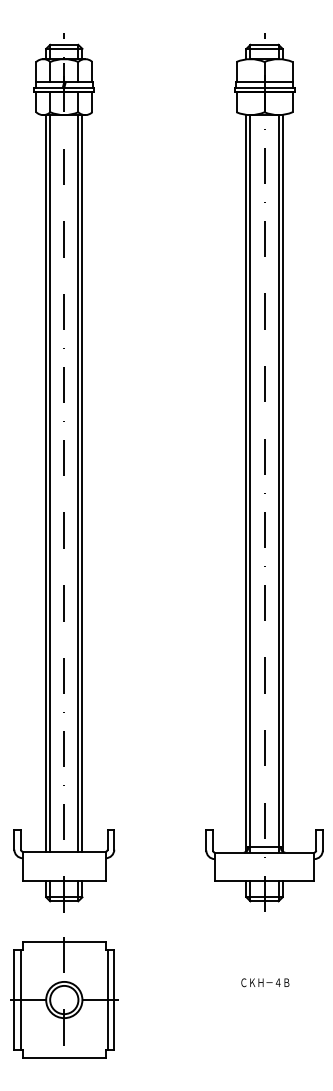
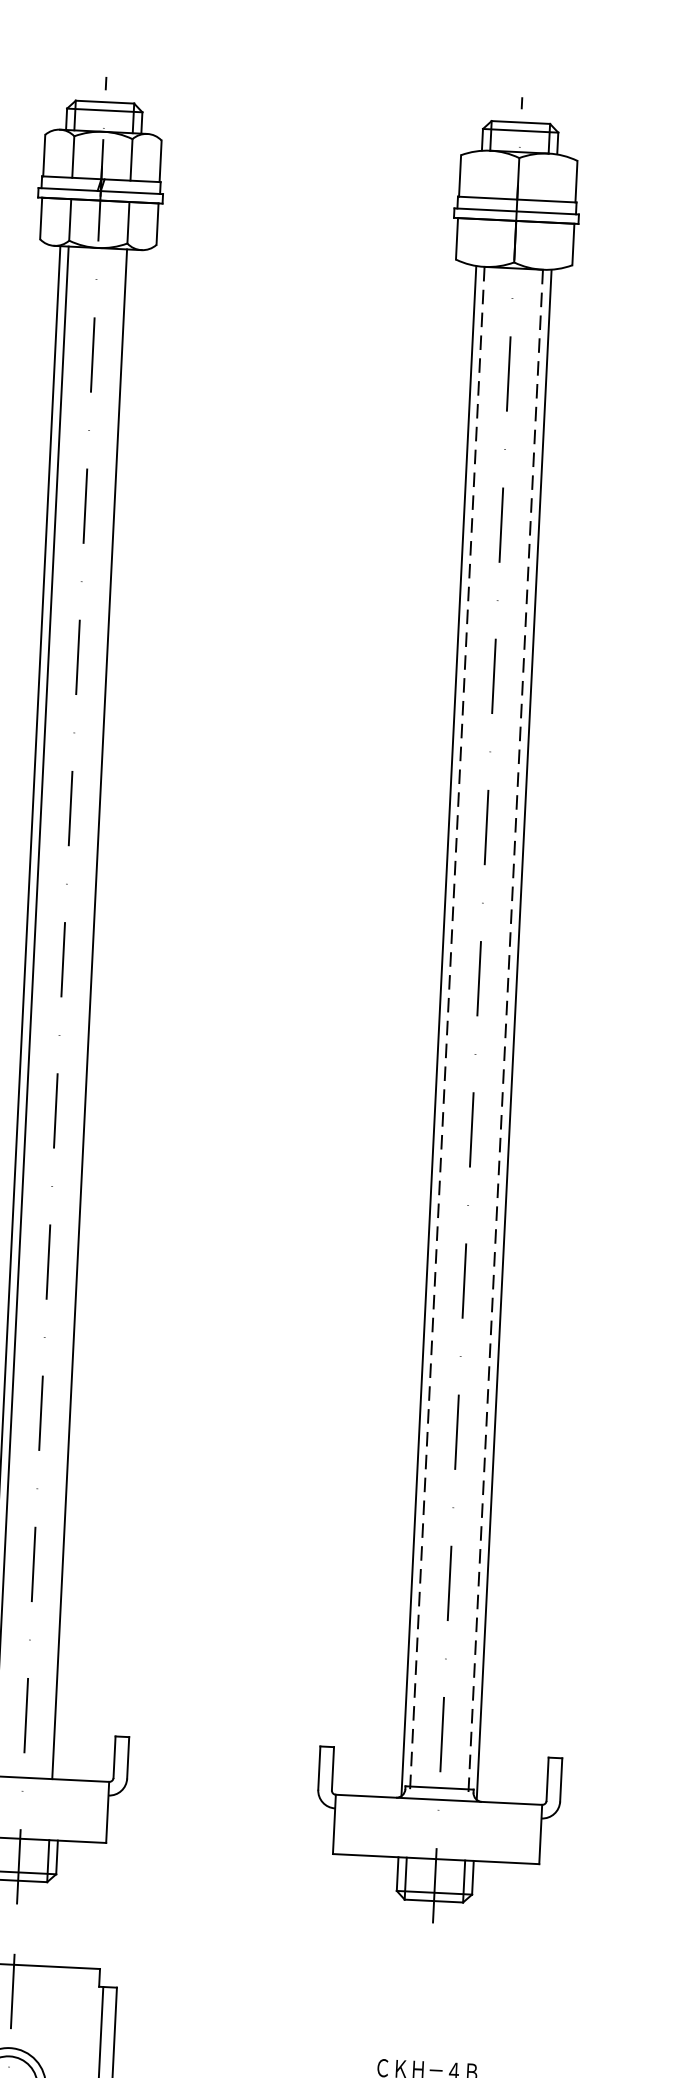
line: (82, 483) -> (98, 1014), removed
line: (250, 483) -> (447, 1031), solid -> dashed
line: (278, 483) -> (505, 1034), solid -> dashed

